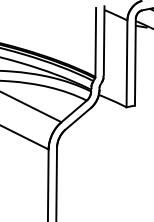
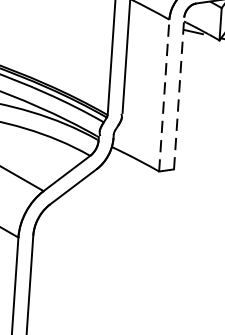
line: (135, 61) -> (179, 92), solid -> dashed
line: (126, 63) -> (163, 94), solid -> dashed

